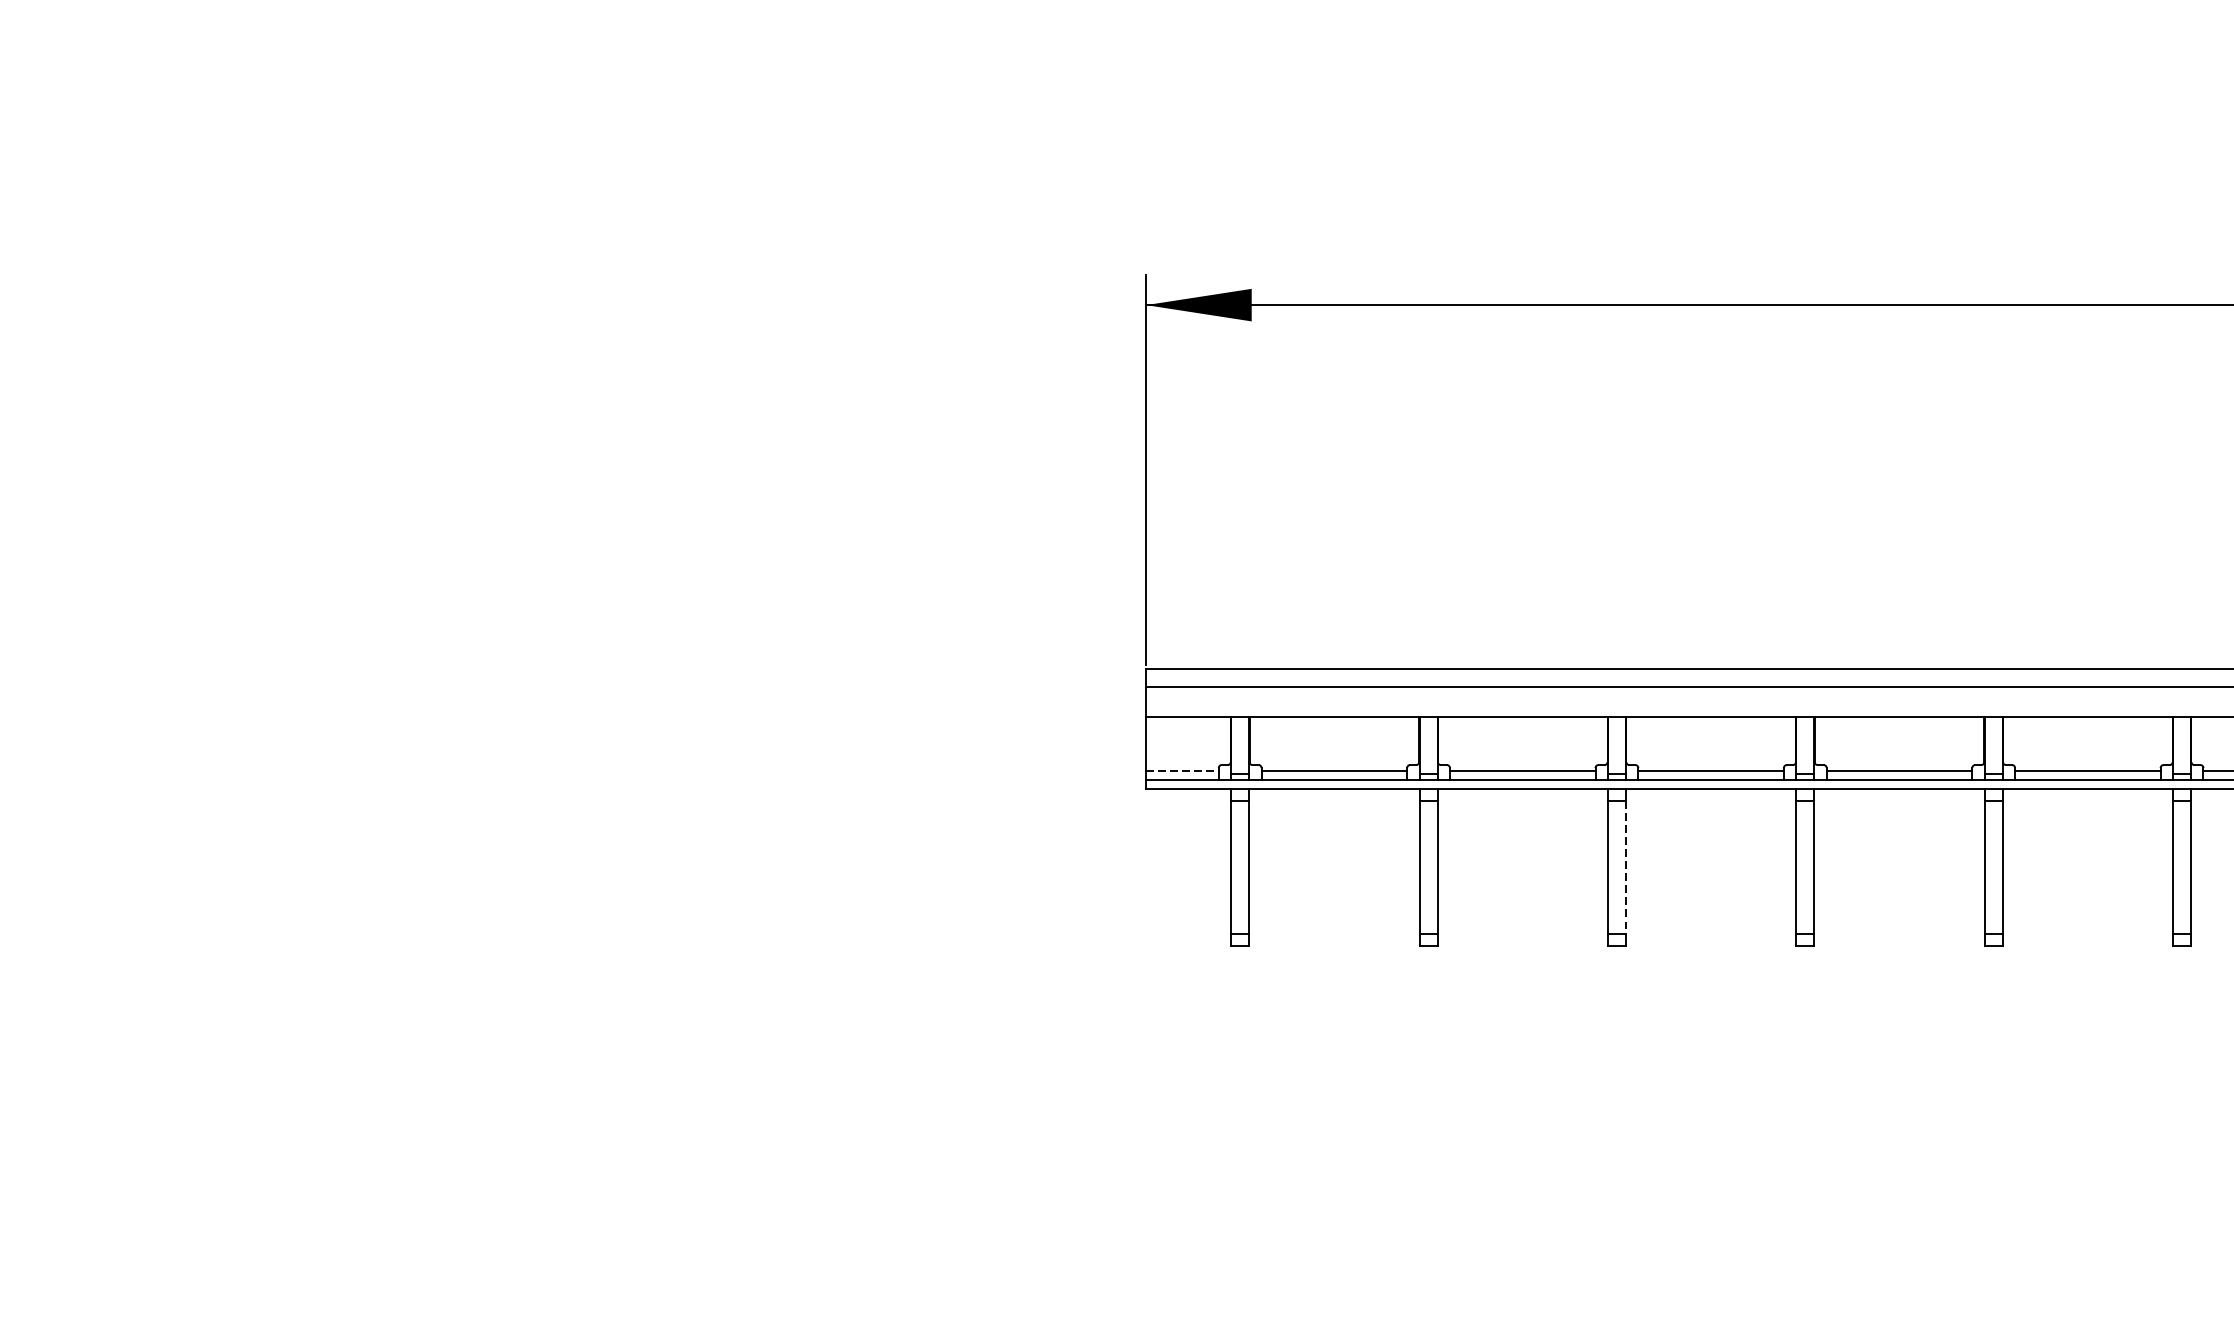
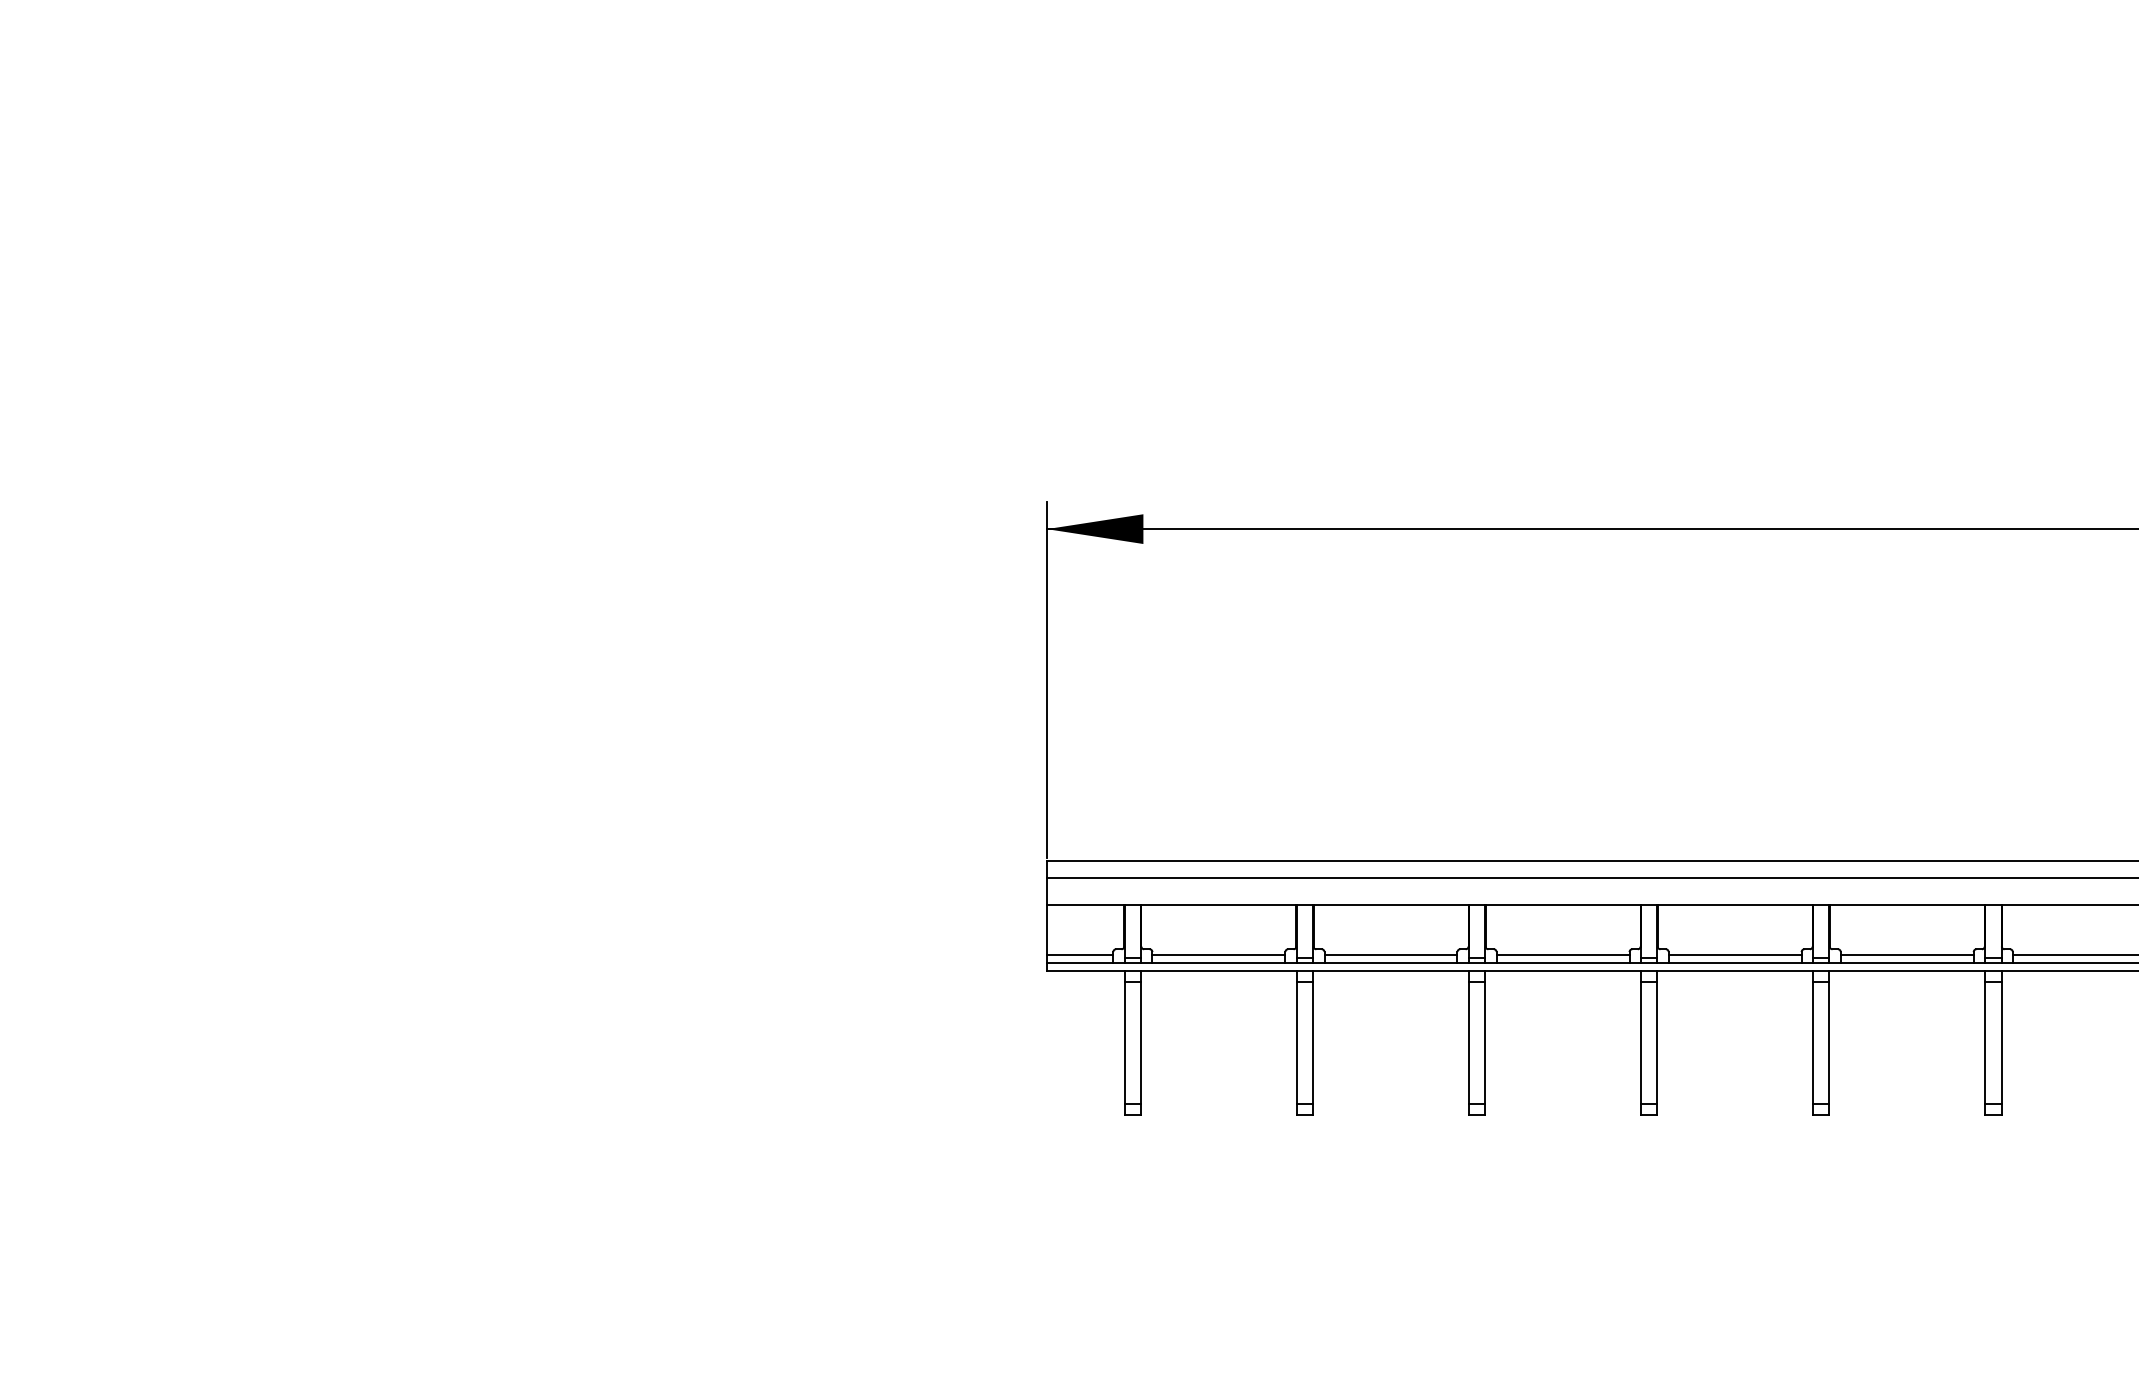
line: (1182, 770) -> (1080, 954), dashed -> solid
line: (1626, 867) -> (1485, 1042), dashed -> solid

